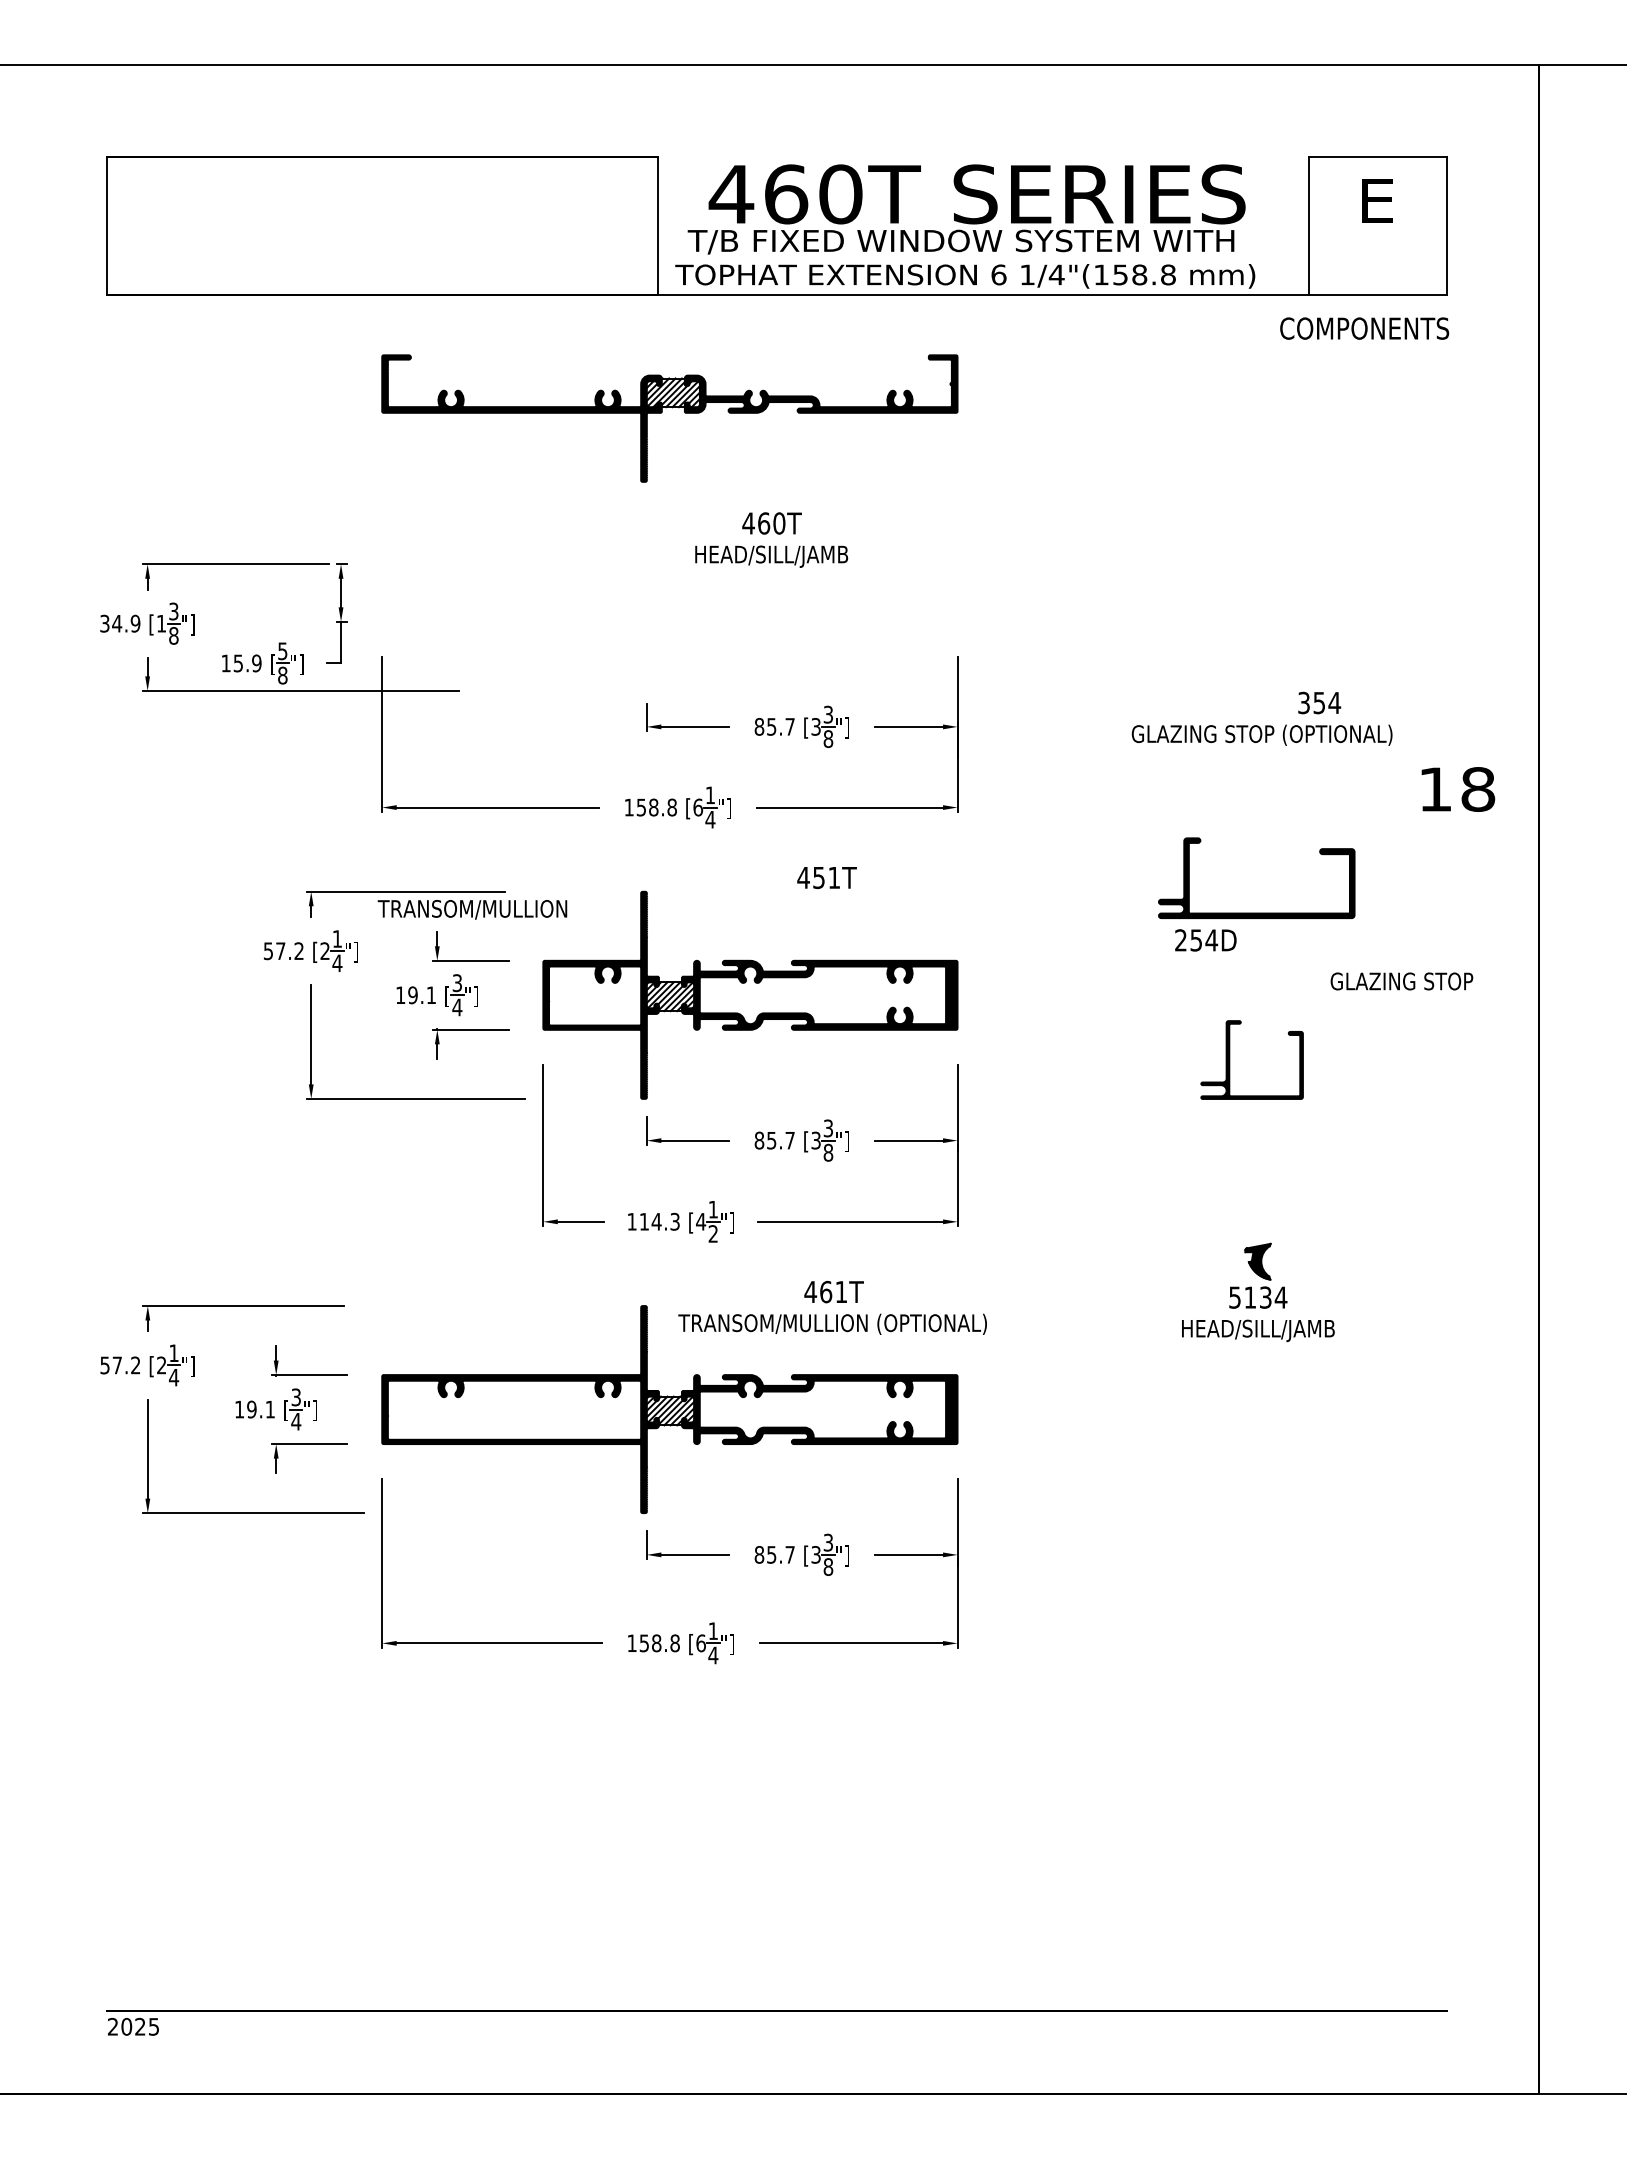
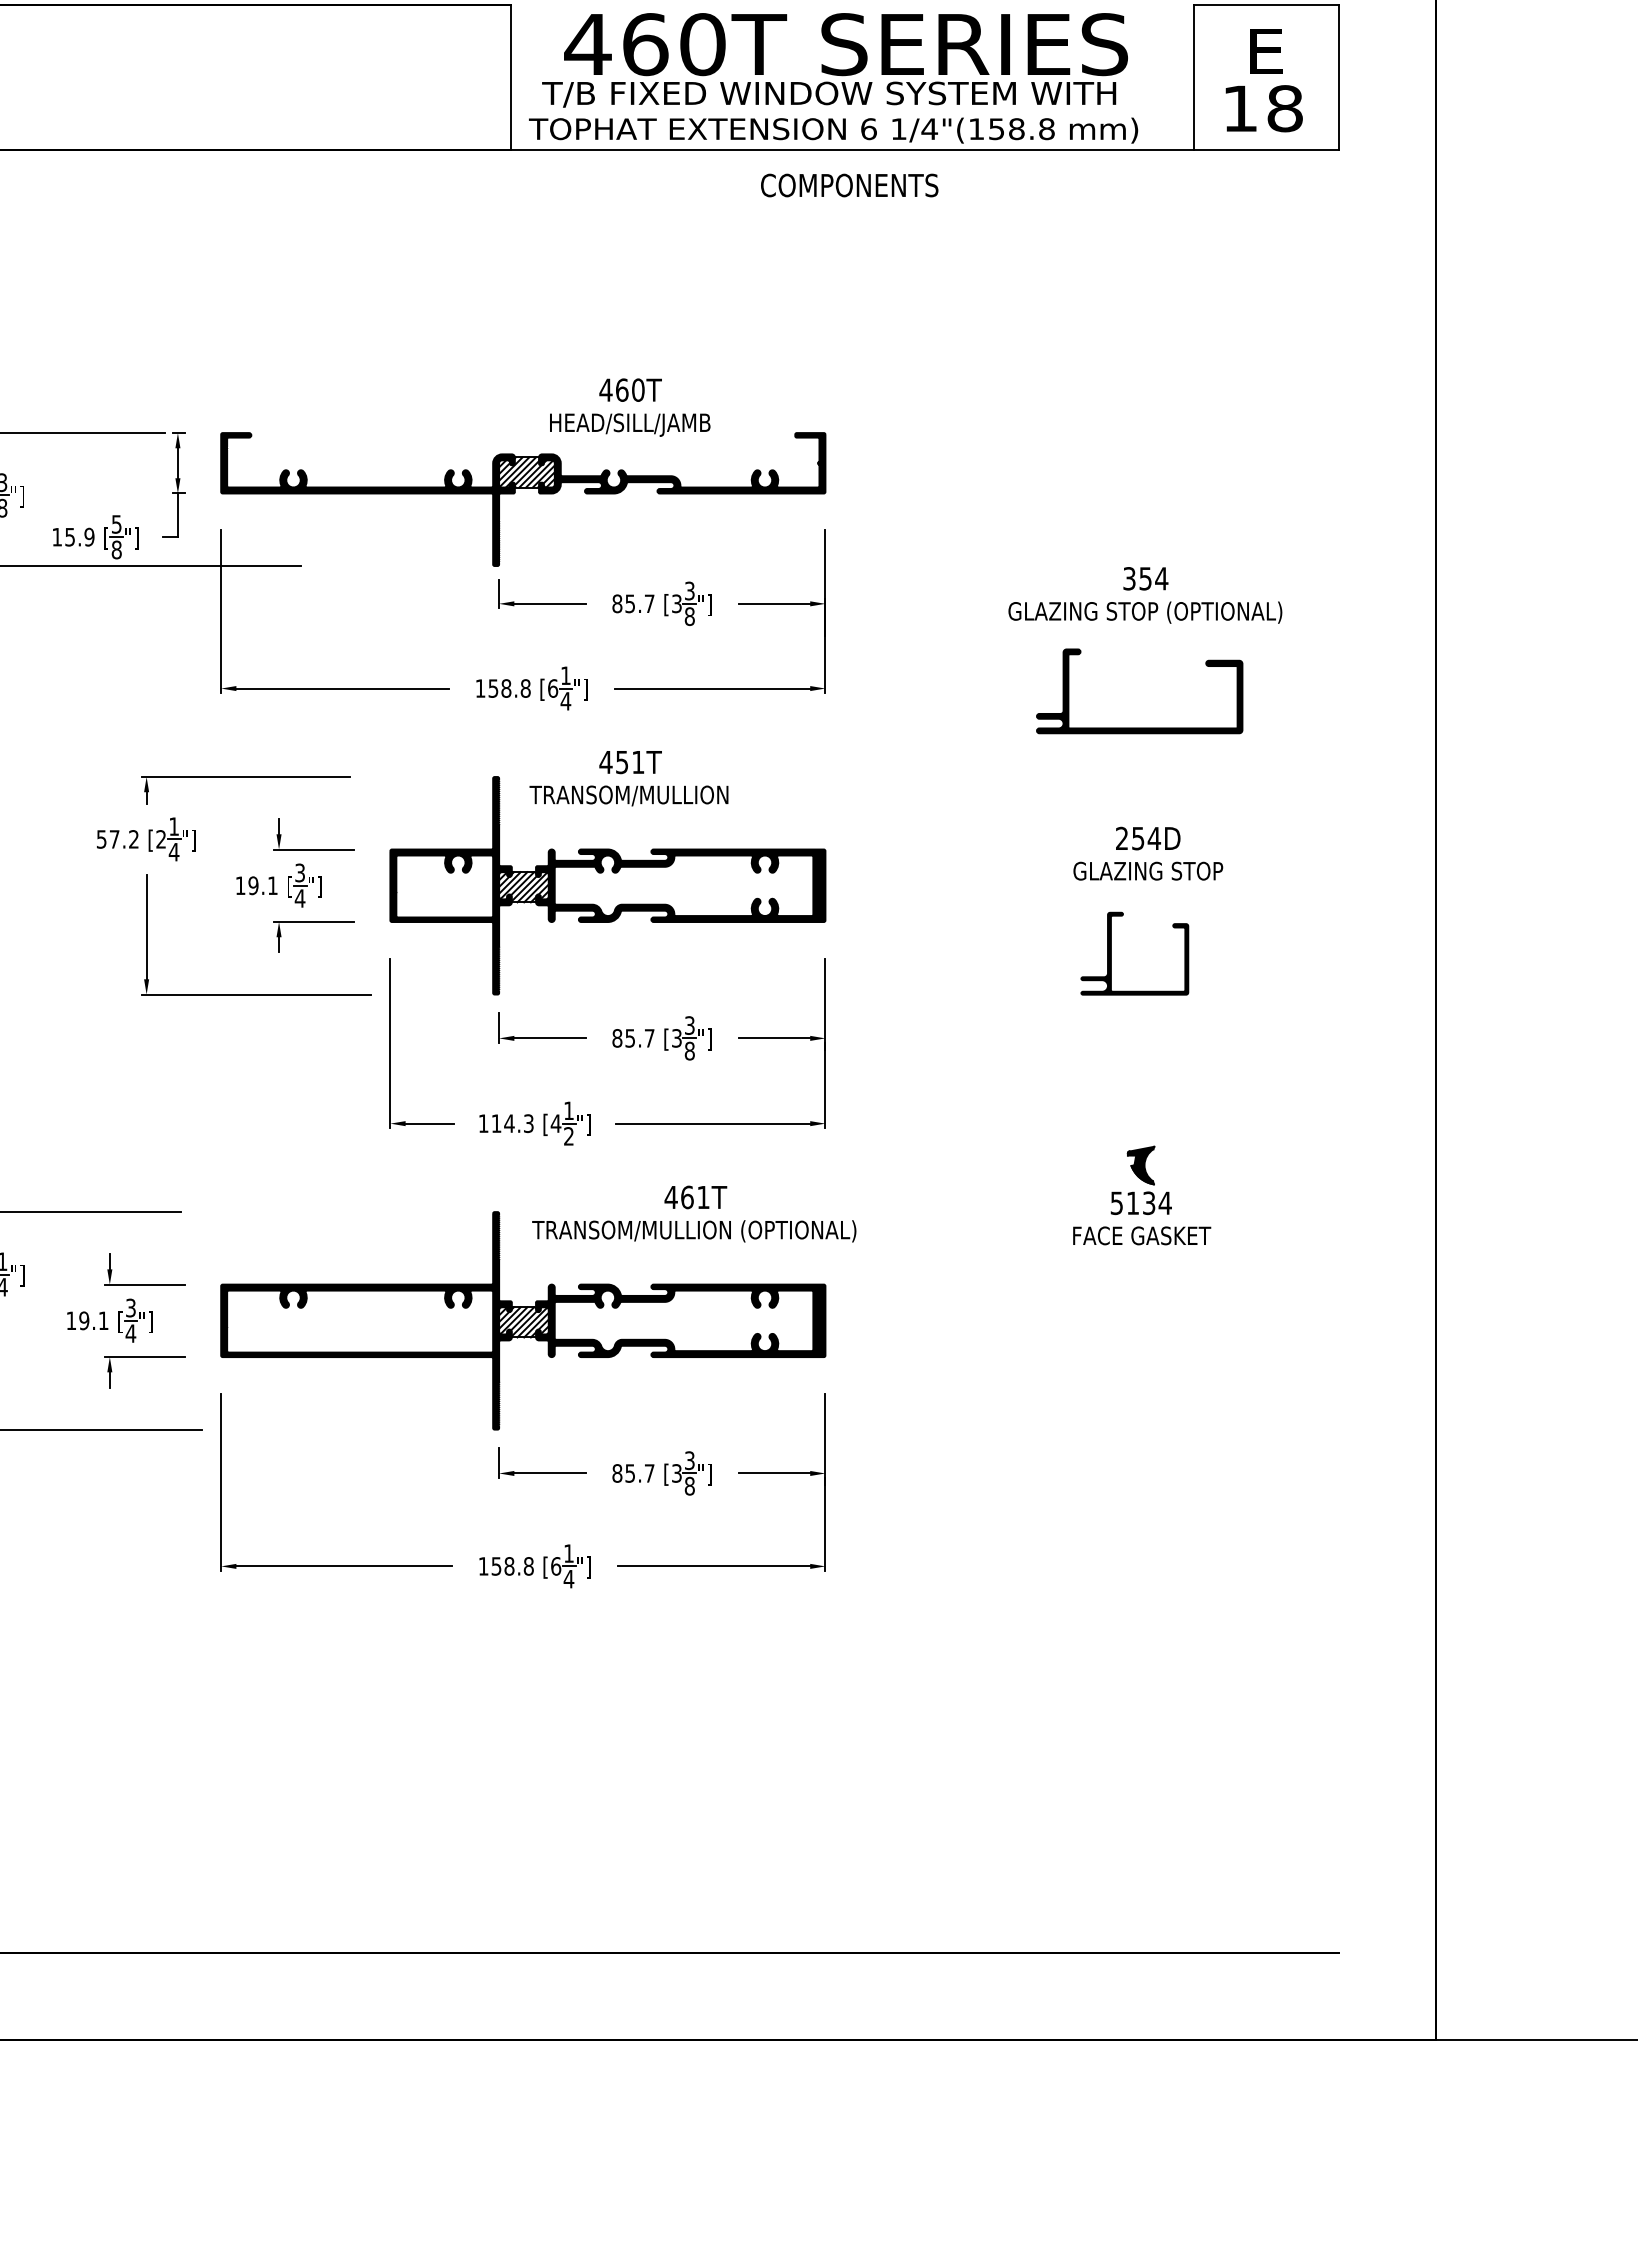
text: (1364, 328) -> (849, 185), moved
part: (662, 412) -> (515, 493), moved
text: (1319, 702) -> (1145, 578), moved
text: (1458, 789) -> (1264, 108), moved
text: (826, 878) -> (630, 763), moved
text: (472, 909) -> (628, 795), moved
part: (1256, 912) -> (1139, 727), moved
text: (1205, 940) -> (1147, 838), moved
text: (1401, 981) -> (1147, 871), moved
text: (1258, 1330) -> (1141, 1237), HEAD/SILL/JAMB -> FACE GASKET

